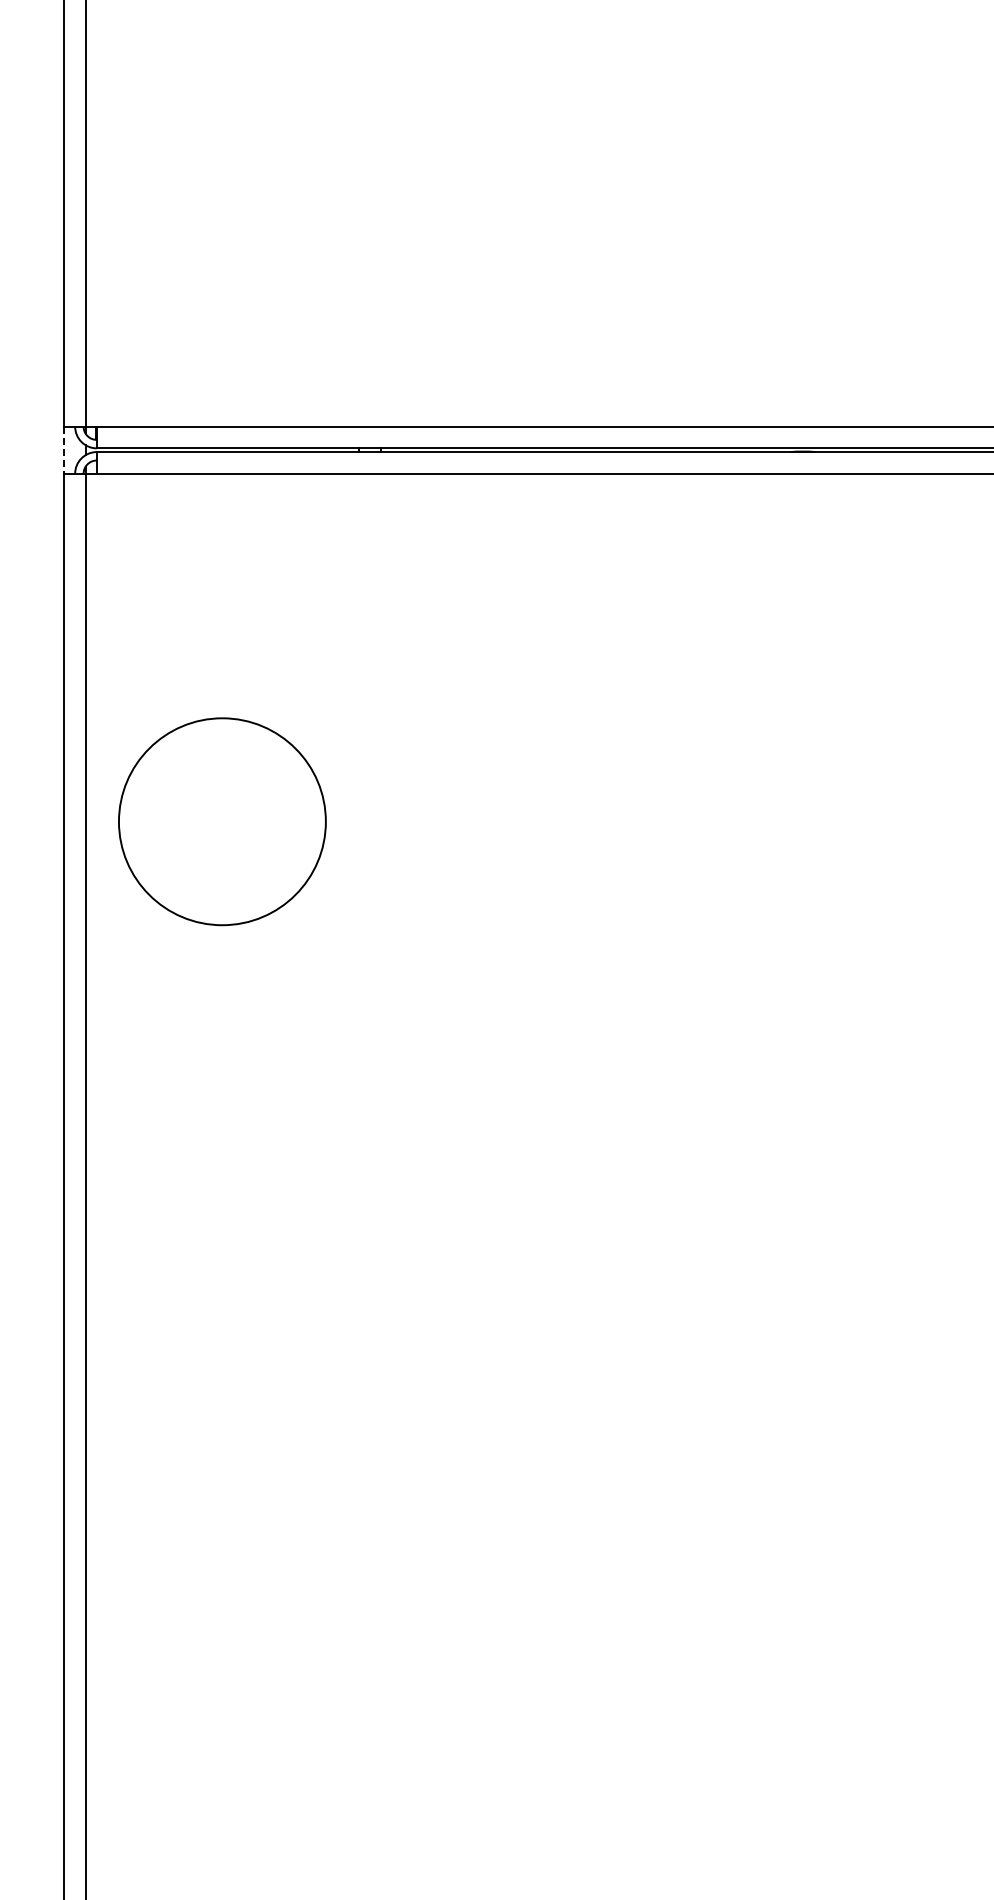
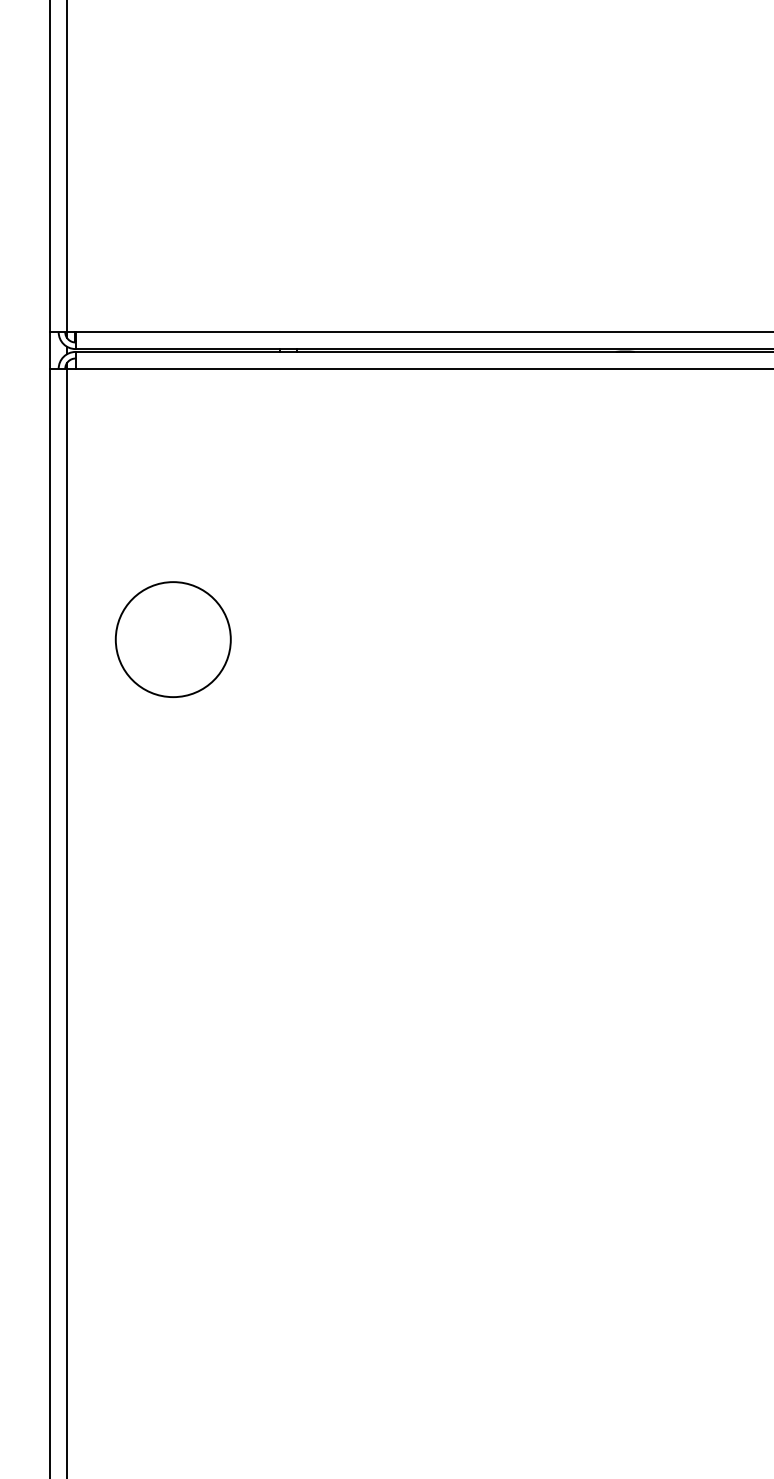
line: (64, 450) -> (50, 350), dashed -> solid
circle: (222, 821) -> (173, 639), size x0.71

